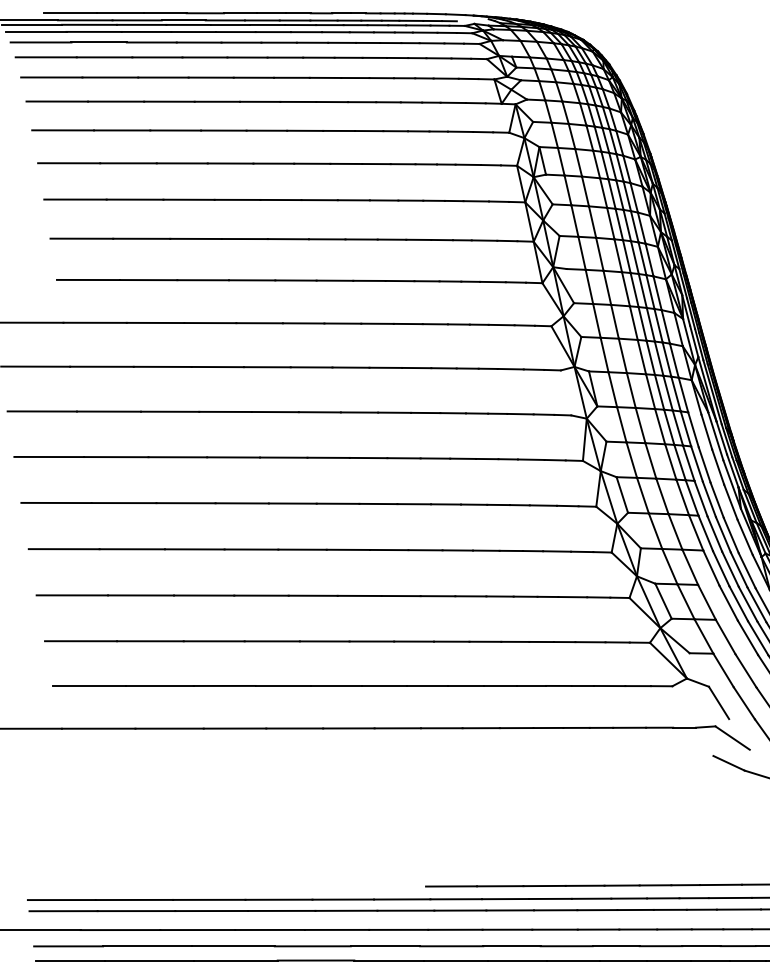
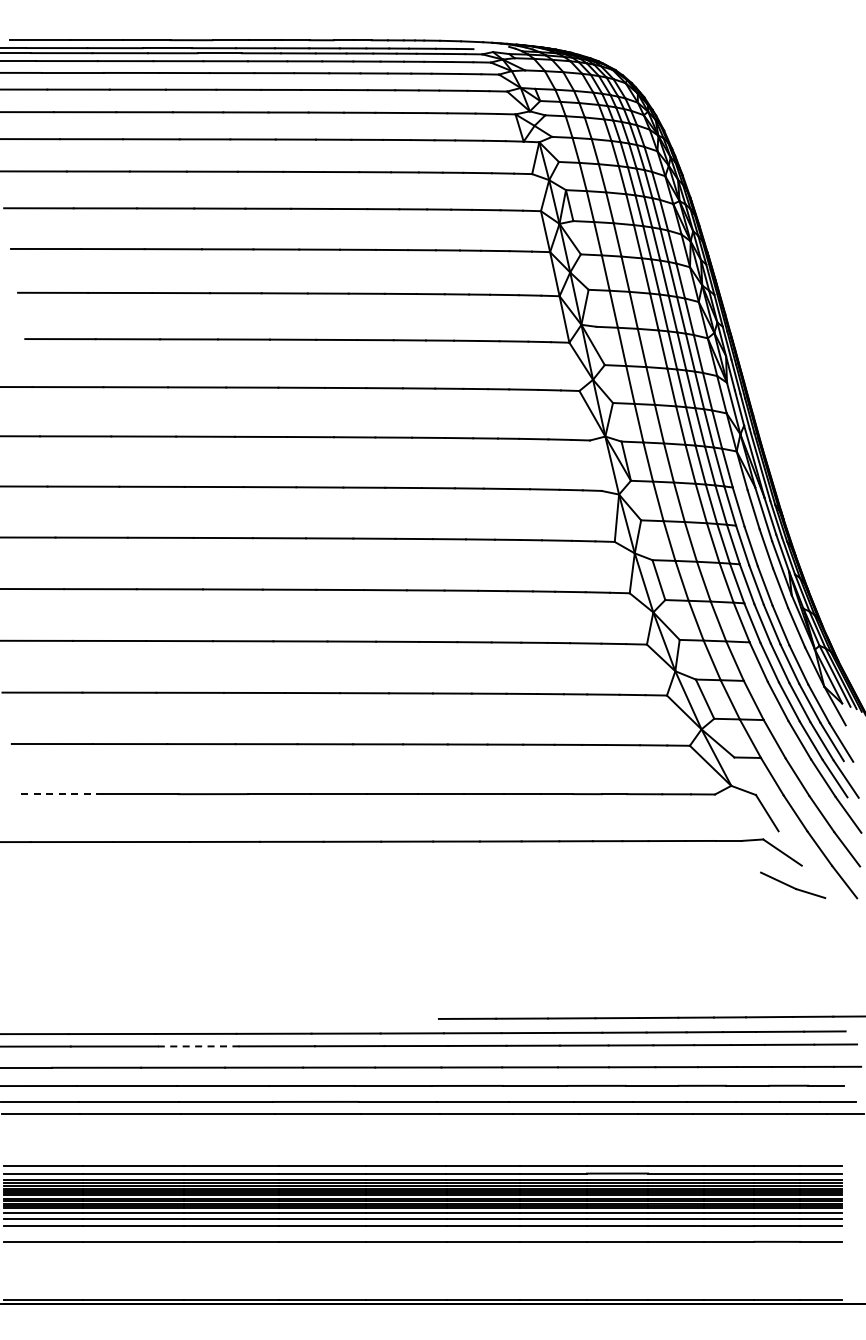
line: (90, 686) -> (62, 794), solid -> dashed
line: (211, 911) -> (198, 1046), solid -> dashed

